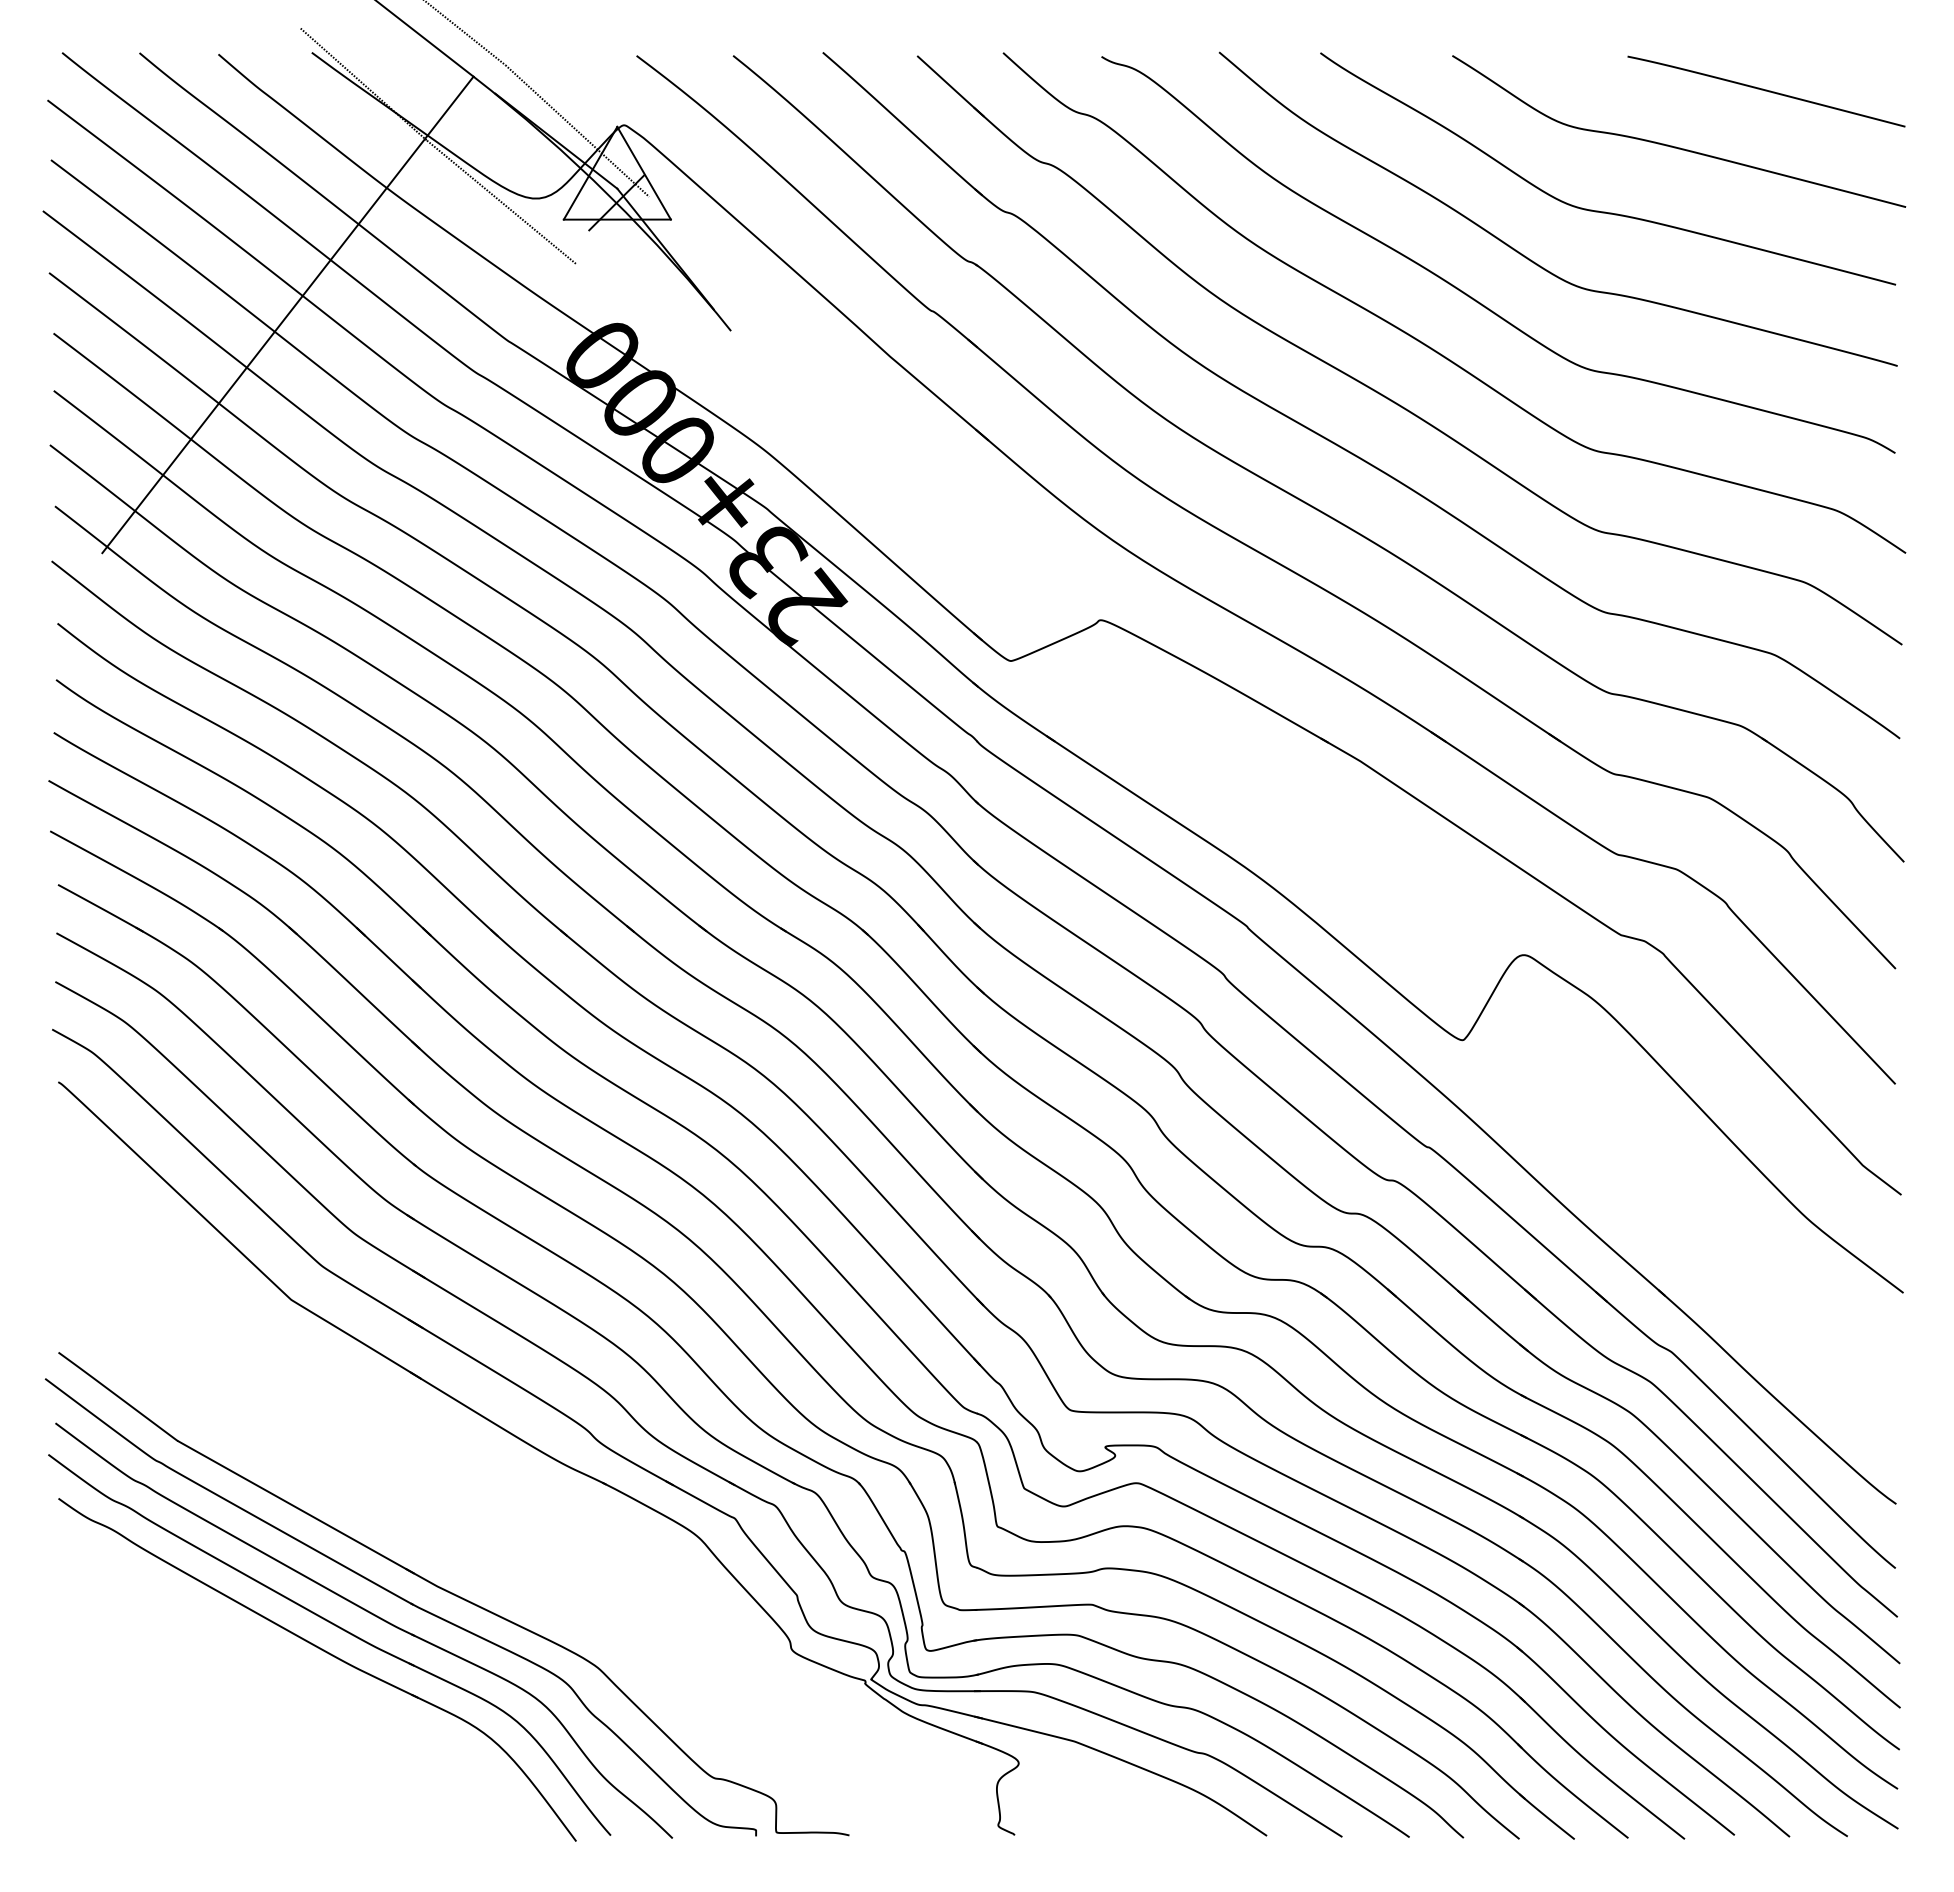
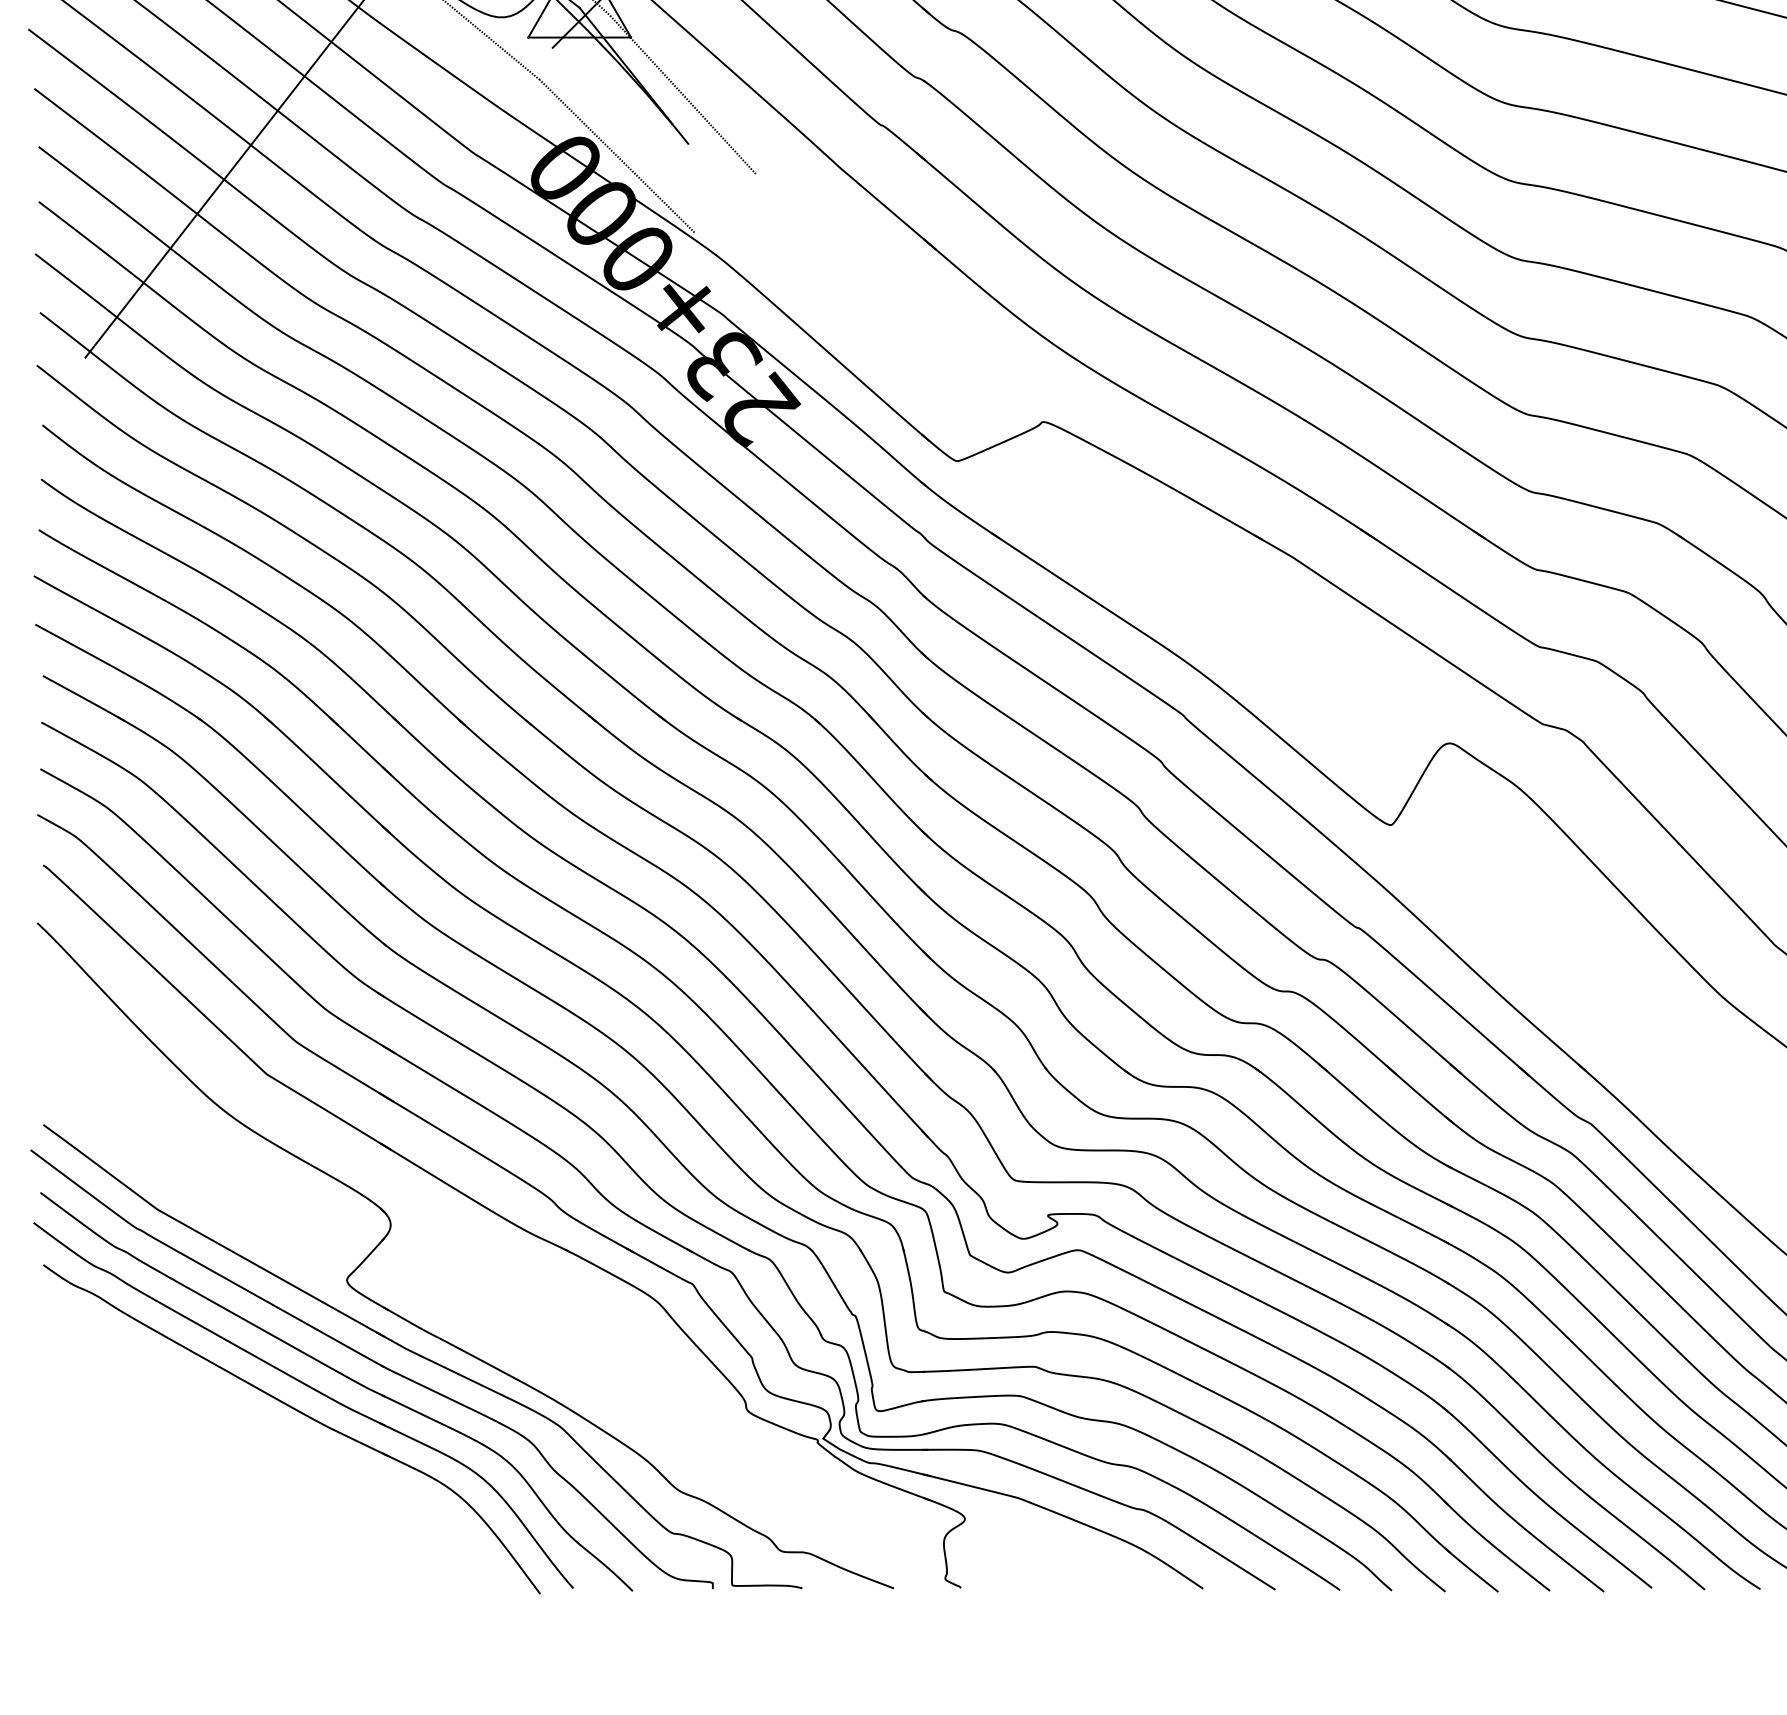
line: (724, 278) -> (682, 94), added
line: (656, 342) -> (617, 155), added
part: (420, 1462) -> (390, 1230), added

